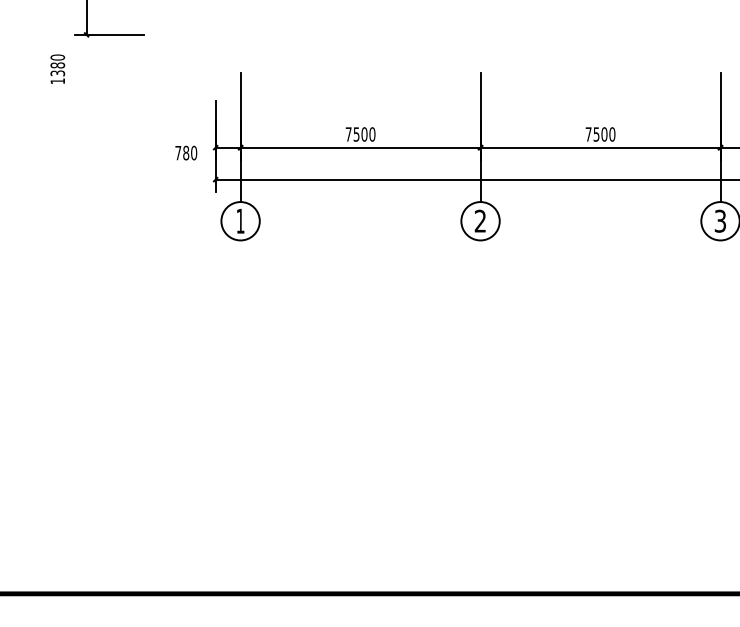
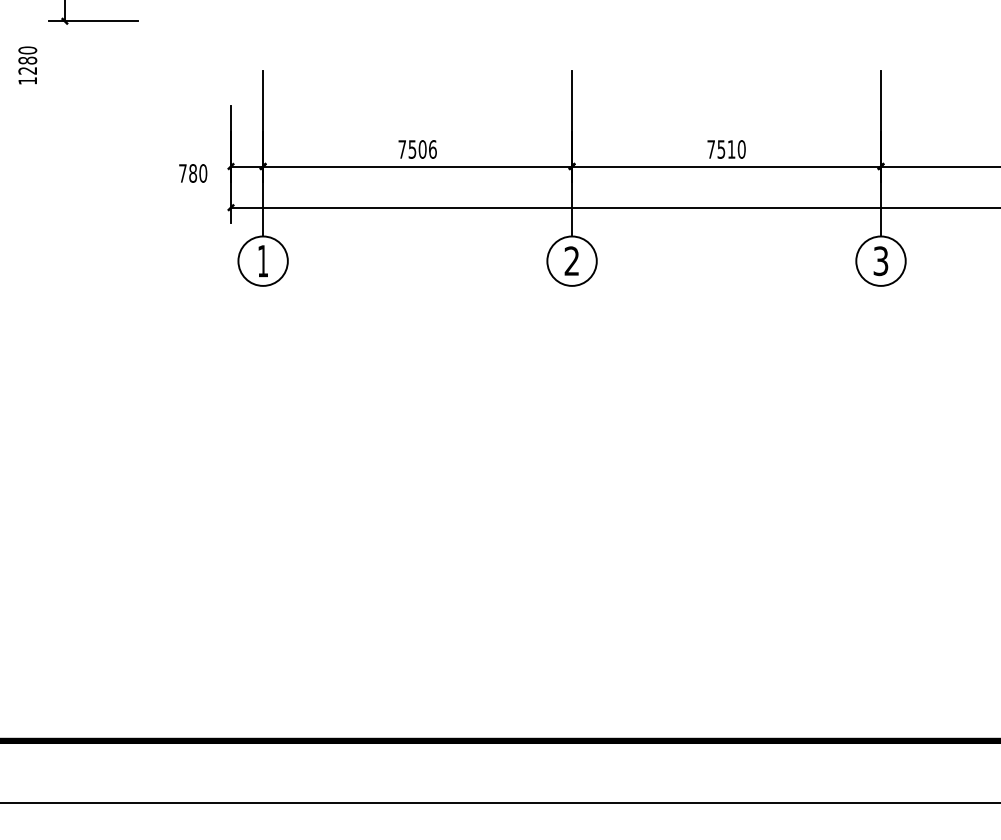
text: (57, 73) -> (27, 70), 1380 -> 1280
text: (372, 134) -> (432, 149), 7500 -> 7506
text: (604, 134) -> (731, 149), 7500 -> 7510

